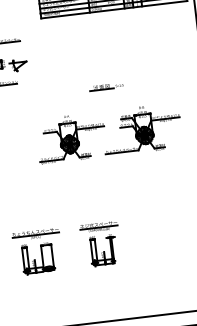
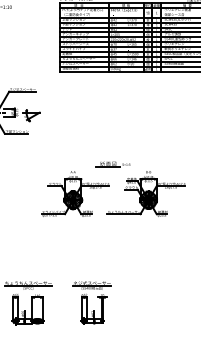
part: (105, 87) -> (112, 164), moved

